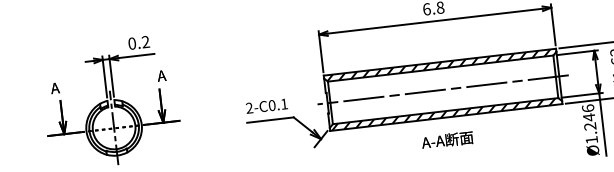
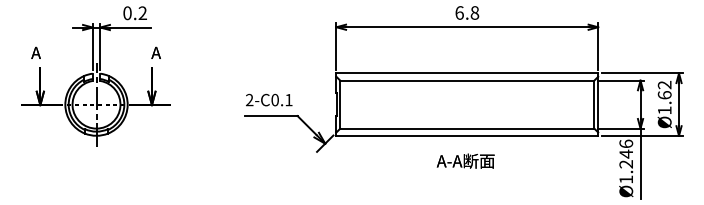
hatch: (438, 65) -> (465, 76), removed
line: (442, 89) -> (466, 104), removed
hatch: (446, 113) -> (468, 131), removed

